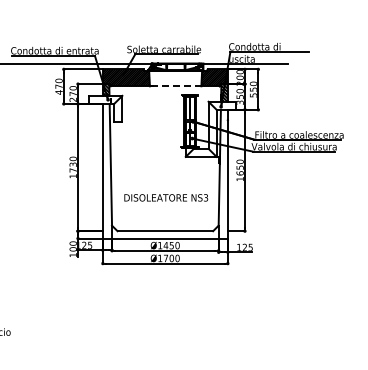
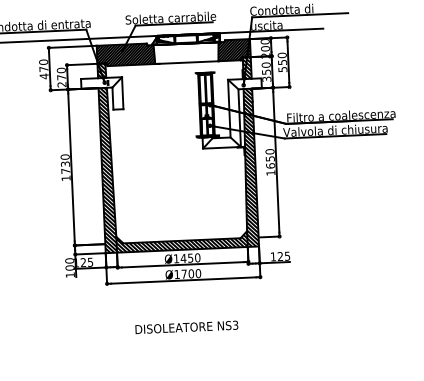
line: (175, 86) -> (186, 62), dashed -> solid
hatch: (164, 170) -> (177, 166), added
text: (166, 197) -> (187, 326), moved

